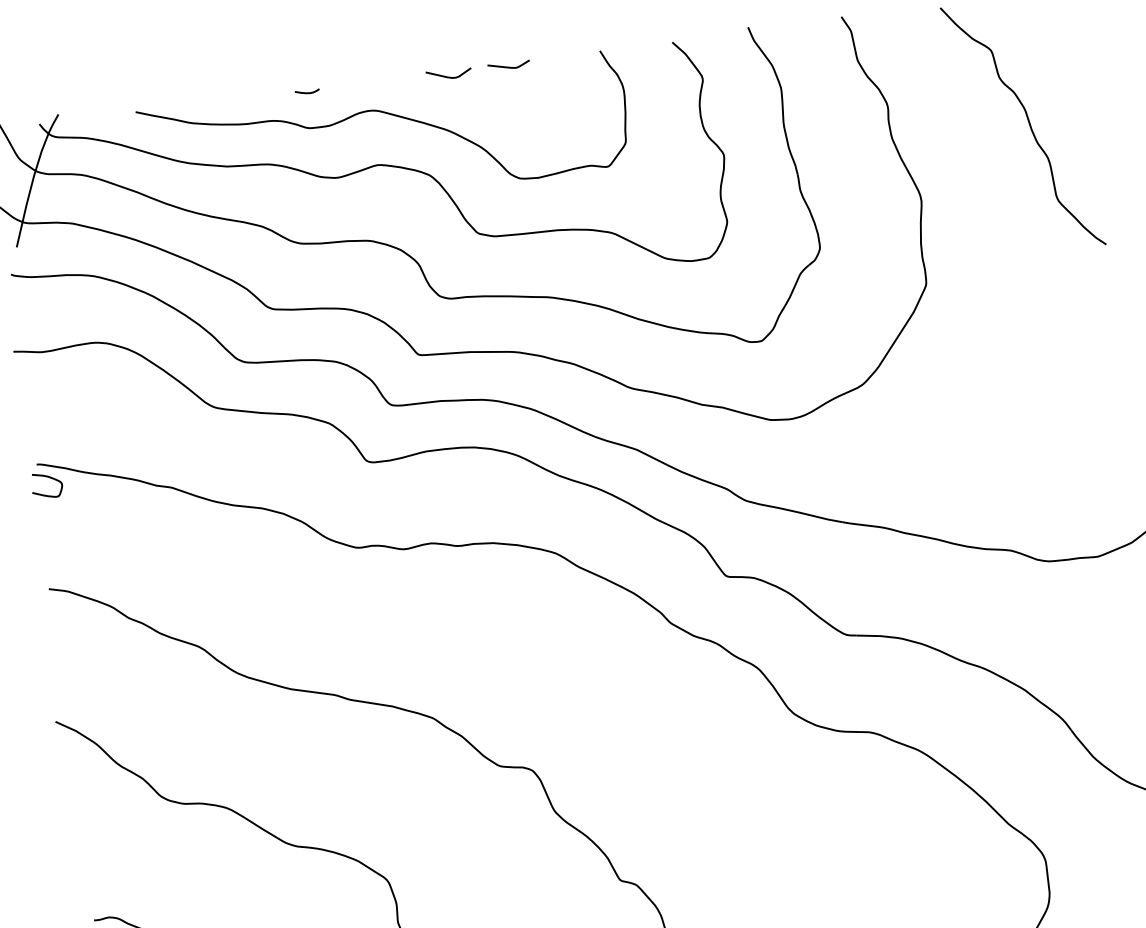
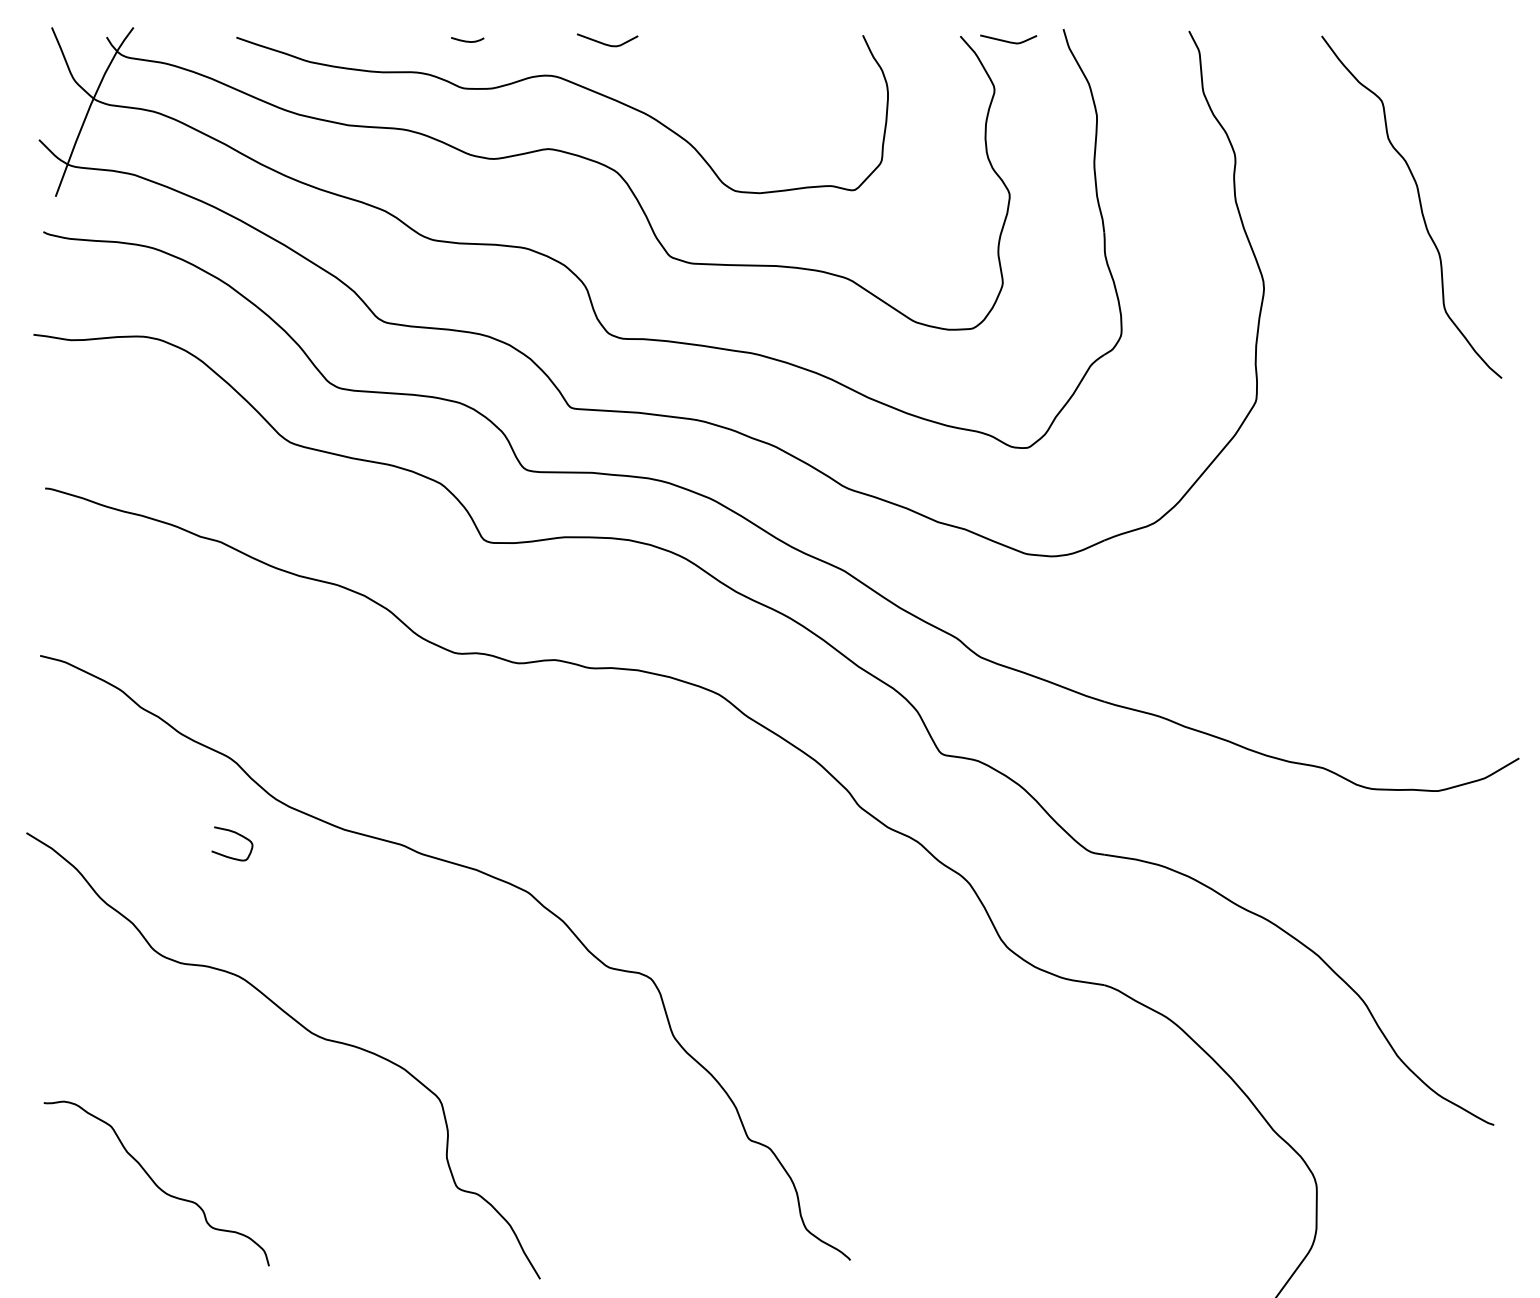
curve: (508, 66) -> (1007, 40), moved
curve: (448, 76) -> (606, 43), moved
curve: (49, 478) -> (236, 834), moved

